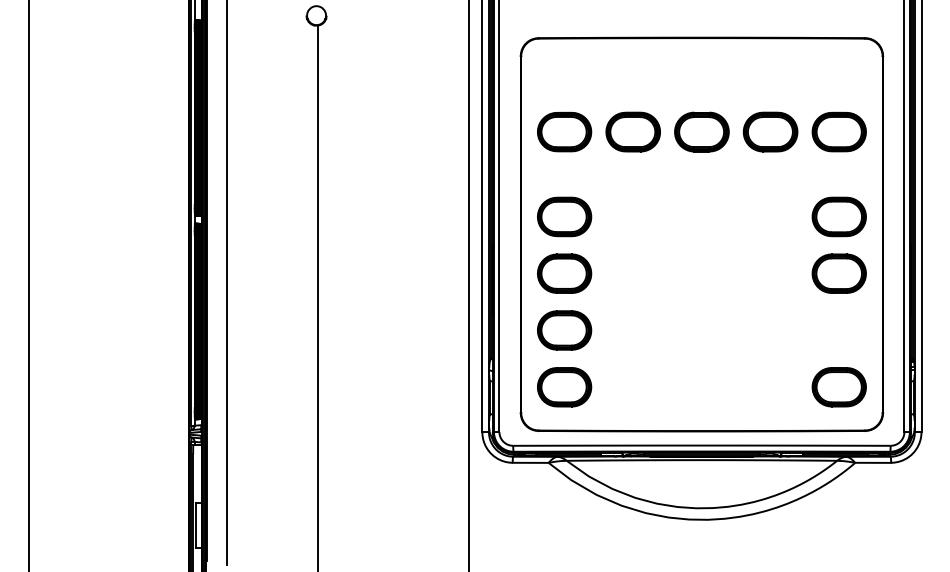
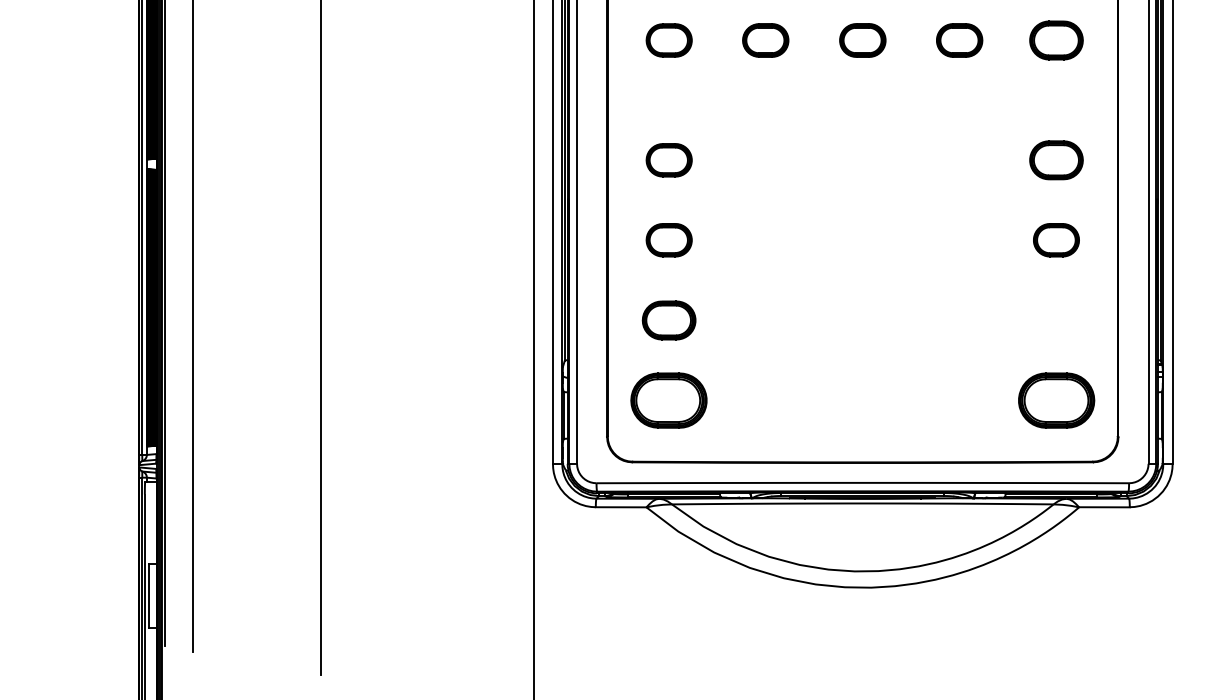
part: (564, 131) -> (668, 39), size x0.6
part: (632, 131) -> (764, 39), size x0.6
part: (701, 131) -> (862, 39), size x0.6
part: (770, 131) -> (959, 39), size x0.6
part: (838, 131) -> (1055, 39), size x0.7
part: (564, 216) -> (668, 159), size x0.6
part: (838, 216) -> (1055, 159), size x0.7
part: (564, 273) -> (668, 240), size x0.6
part: (838, 273) -> (1055, 240), size x0.6
part: (564, 330) -> (668, 320), size x0.7

